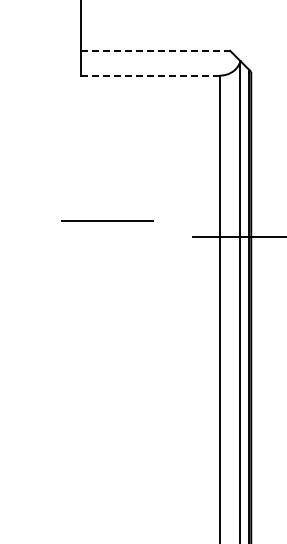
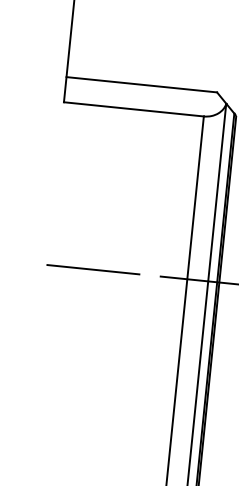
line: (155, 50) -> (141, 84), dashed -> solid
line: (149, 75) -> (133, 109), dashed -> solid
line: (107, 220) -> (93, 269), moved

